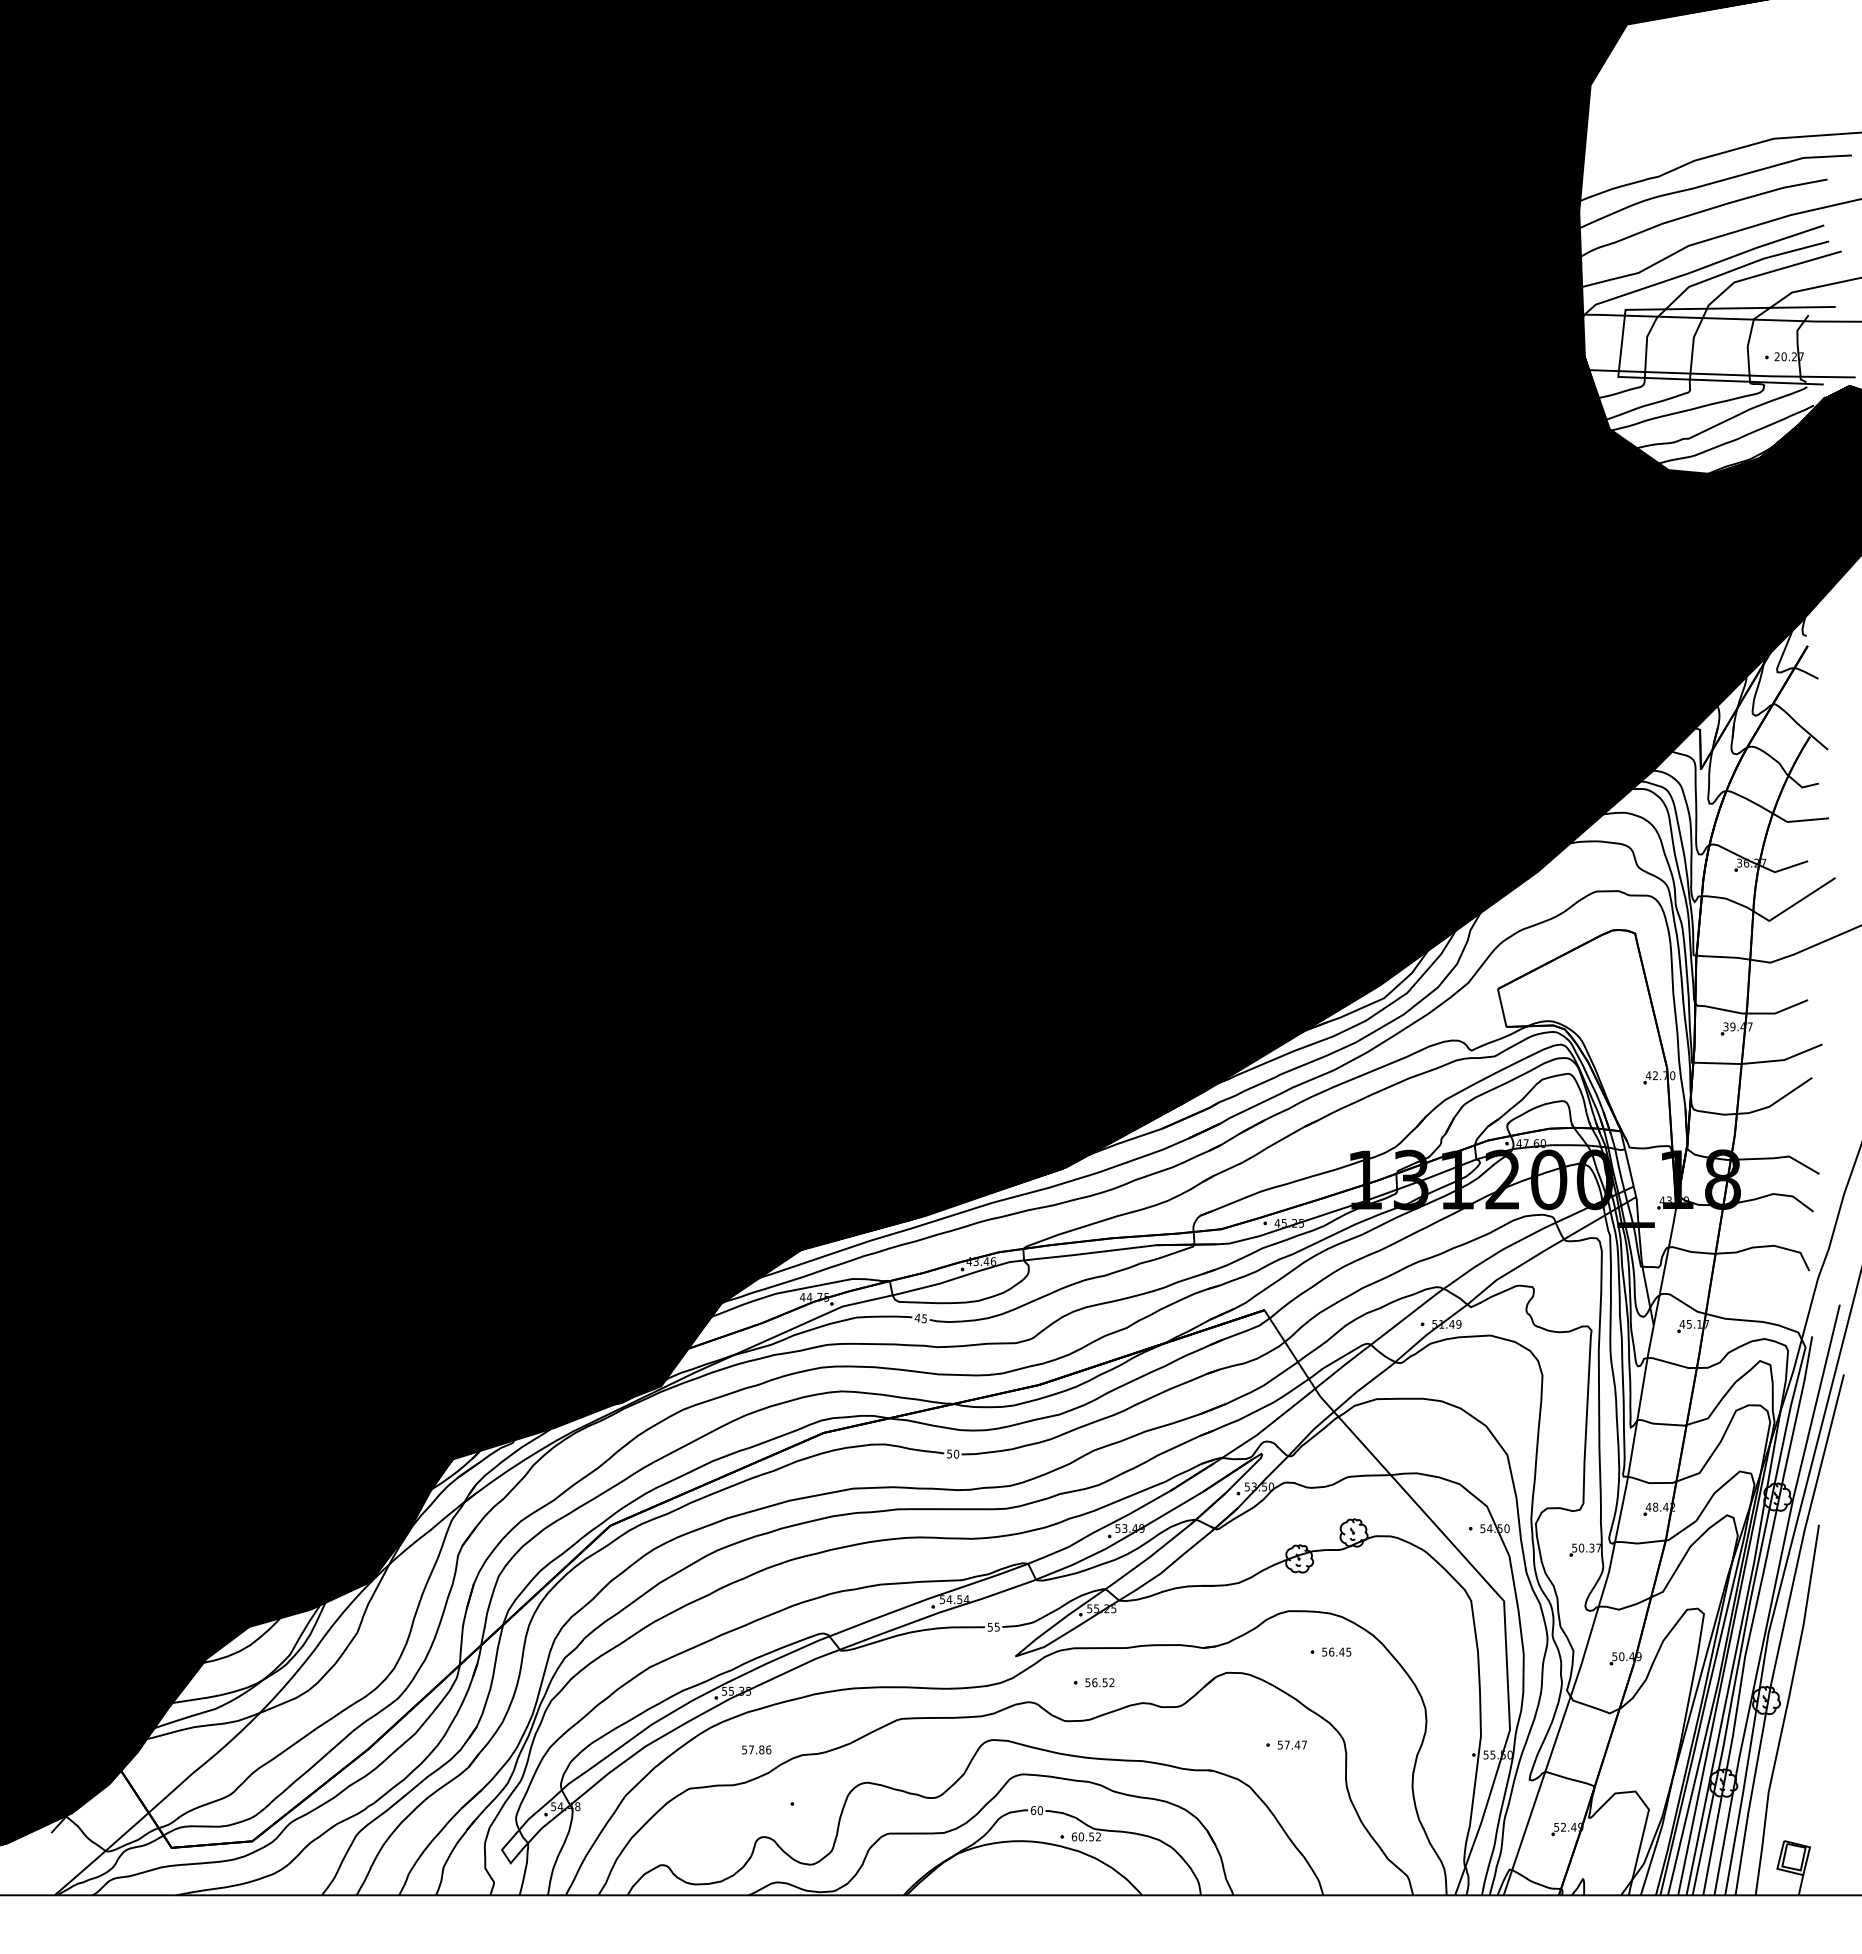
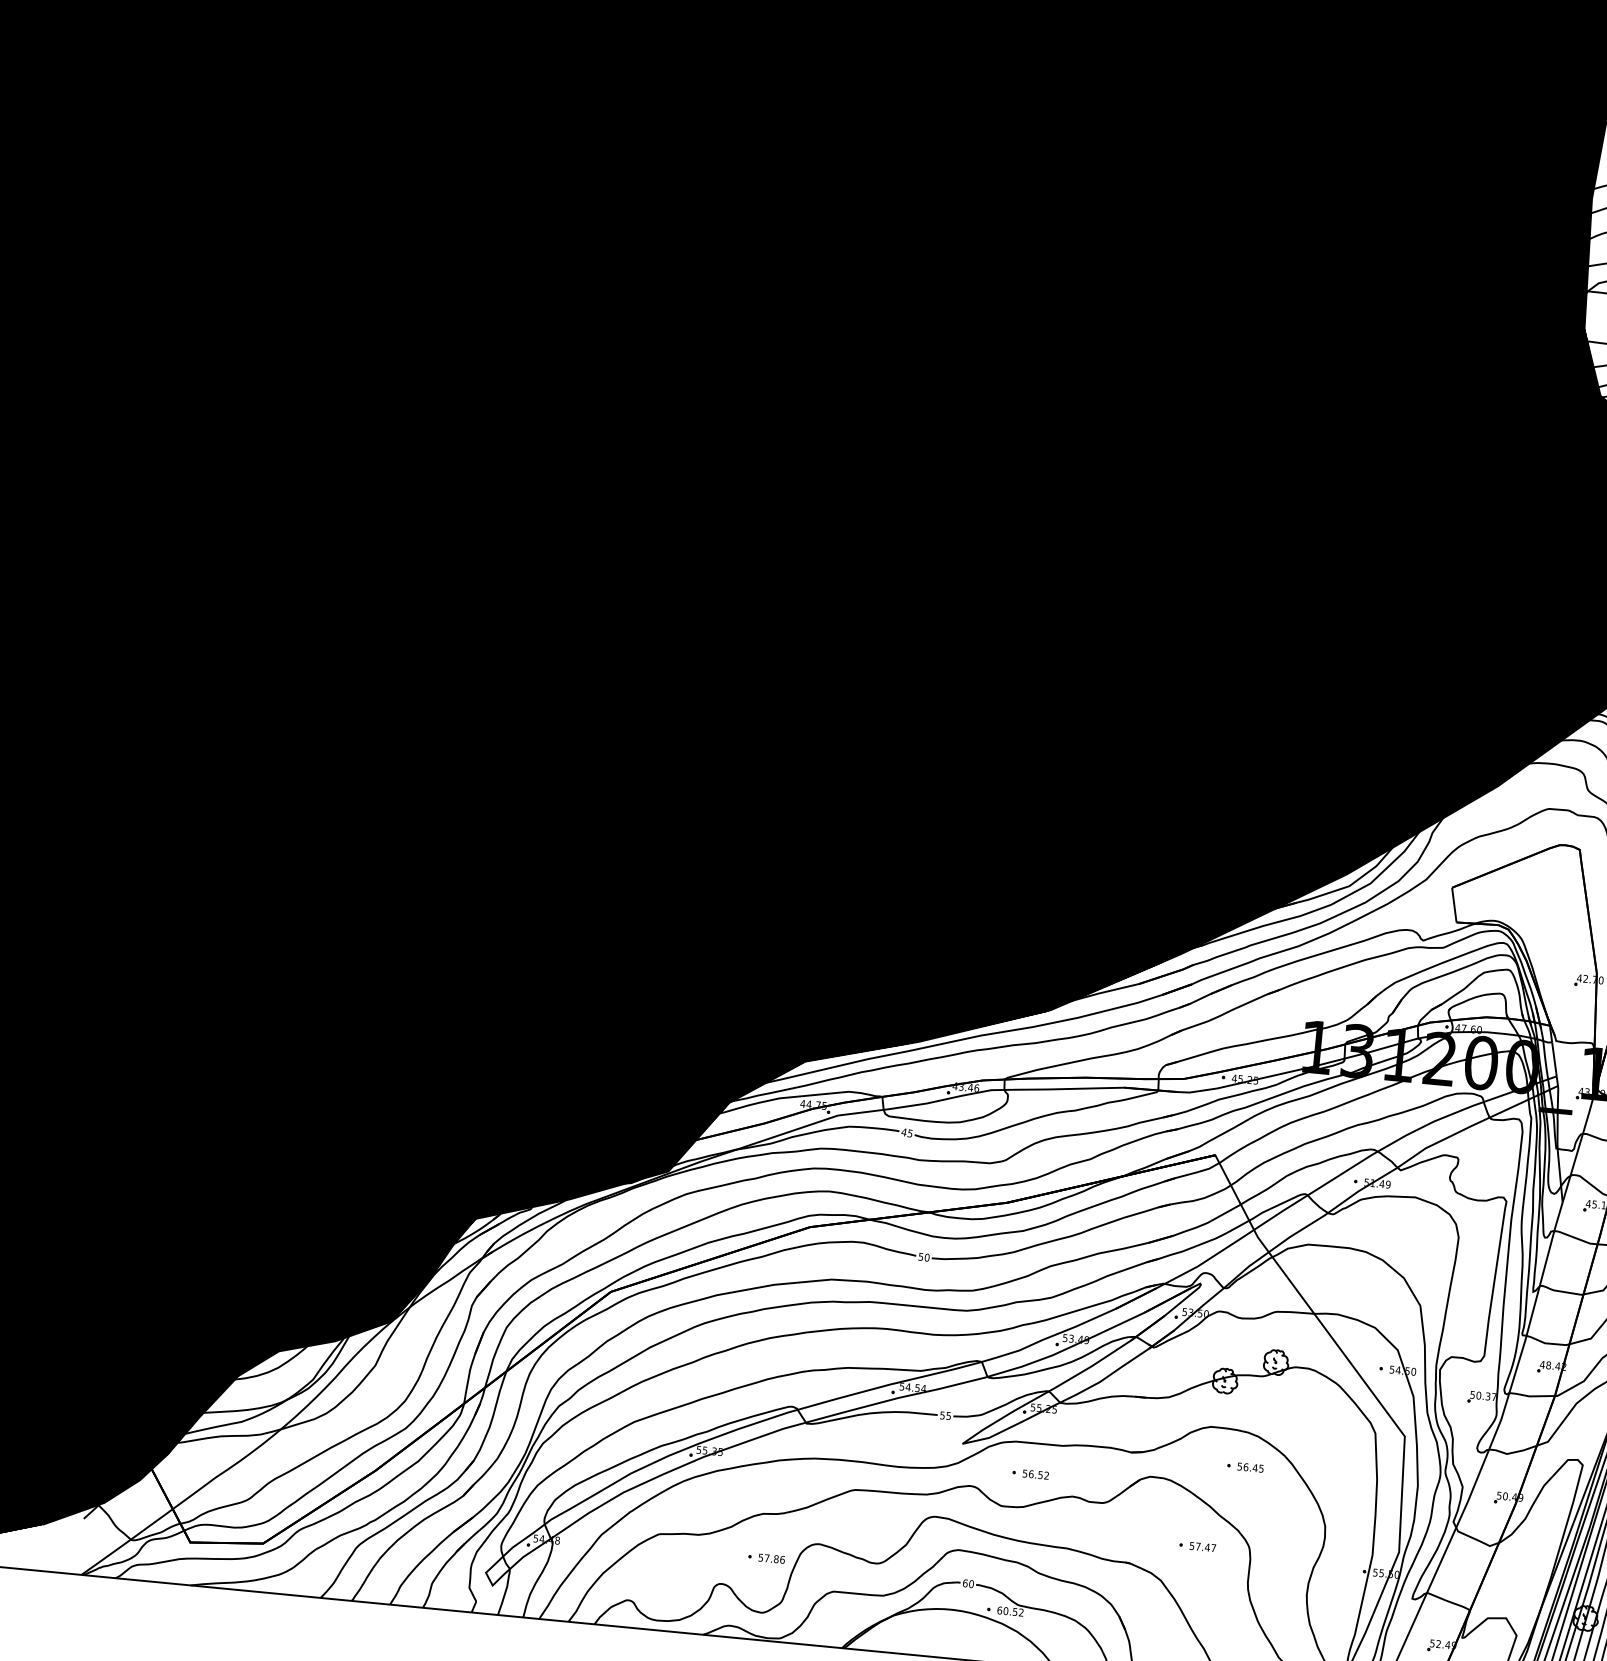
text: (756, 1749) -> (771, 1558), moved

